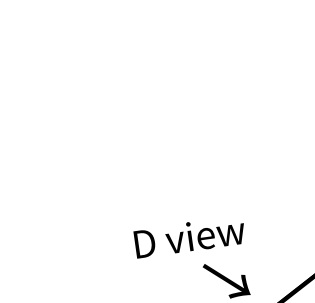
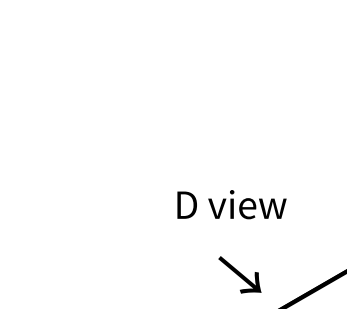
text: (189, 236) -> (231, 204), moved

